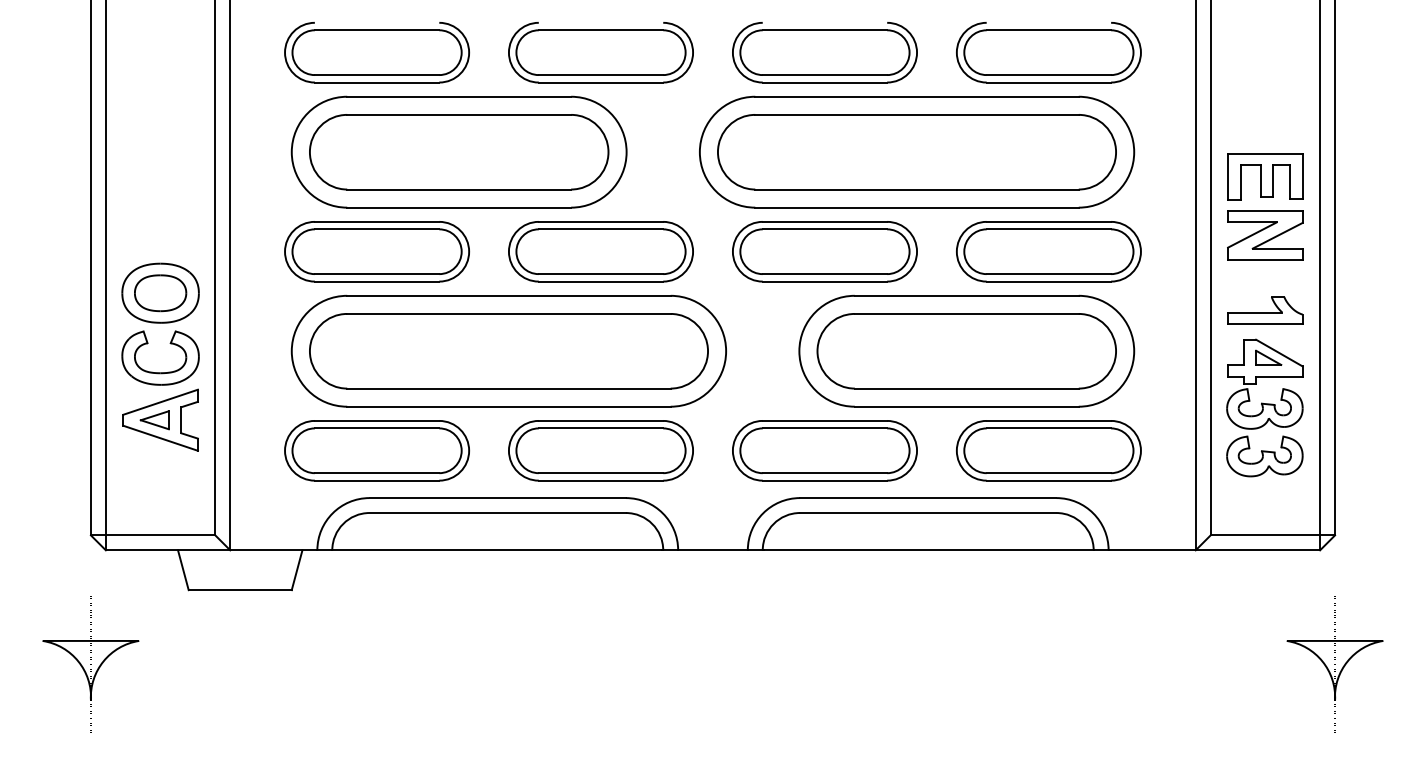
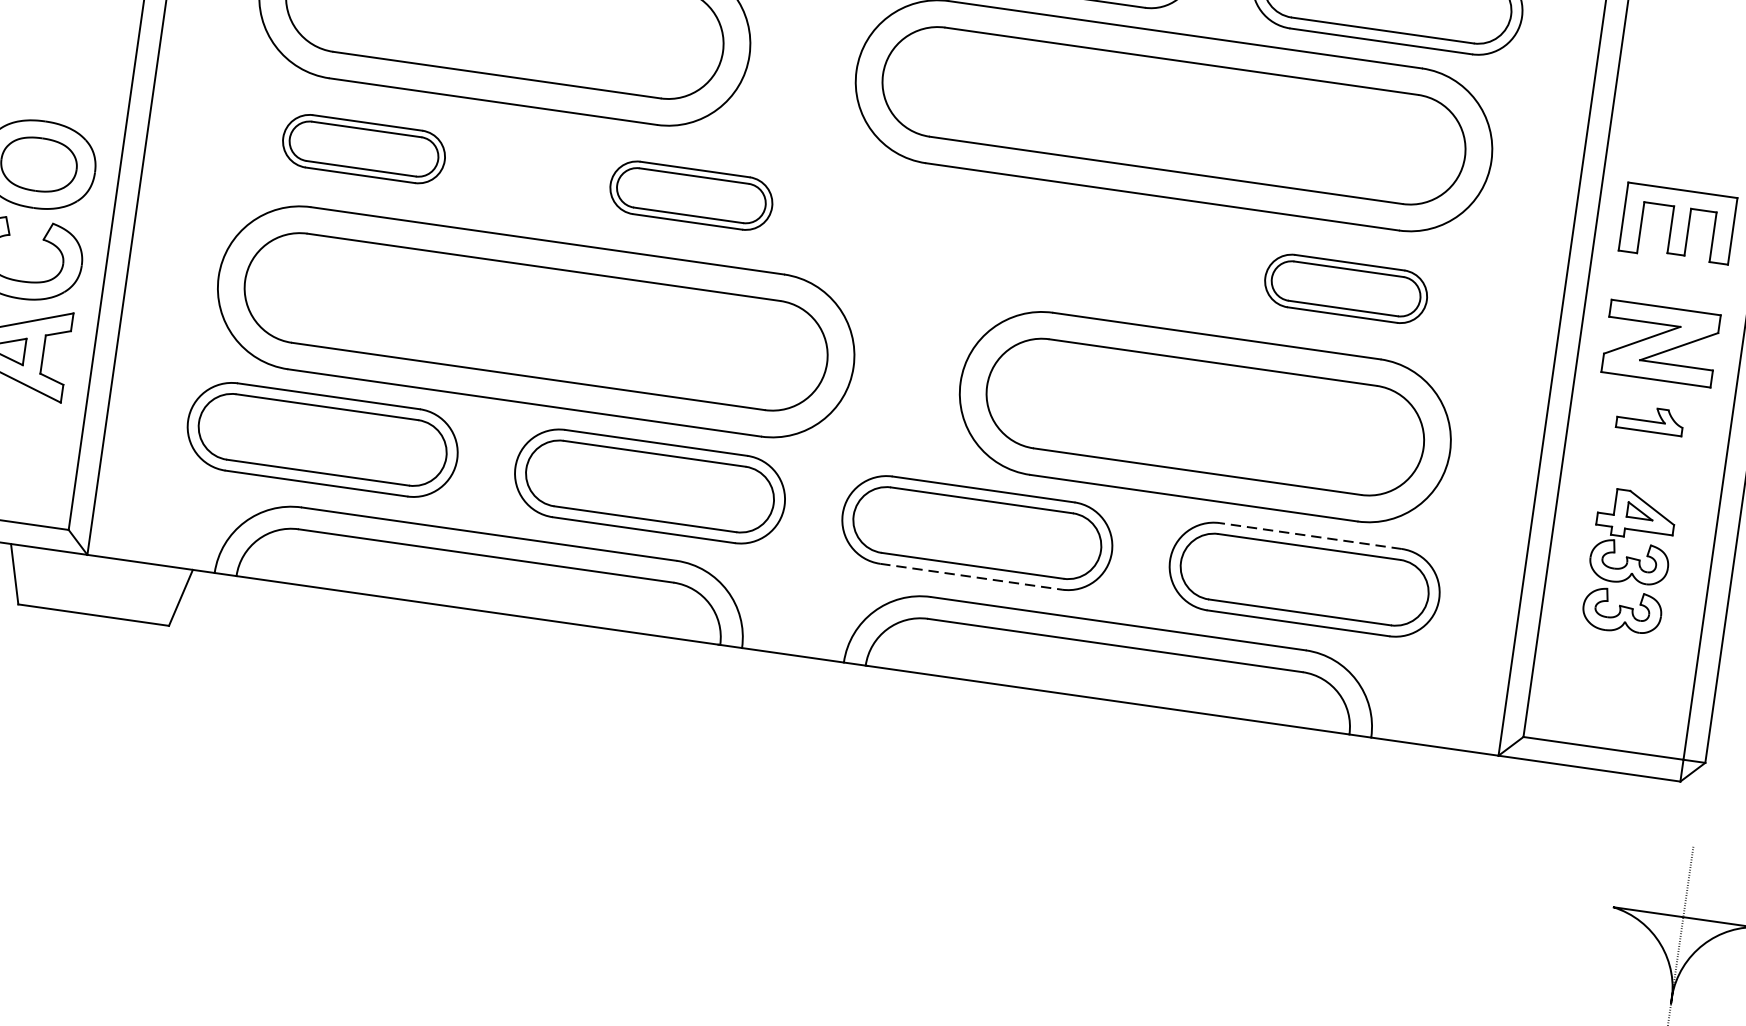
part: (1265, 235) -> (1661, 343), moved
part: (376, 251) -> (363, 148), size x0.6
part: (600, 251) -> (690, 195), size x0.6
part: (824, 251) -> (1018, 241), removed
part: (1048, 251) -> (1345, 288), size x0.6
part: (1265, 310) -> (1650, 419), size x0.6
part: (1264, 407) -> (1628, 561), size x0.7
line: (1048, 420) -> (1310, 535), solid -> dashed
line: (825, 480) -> (971, 576), solid -> dashed

